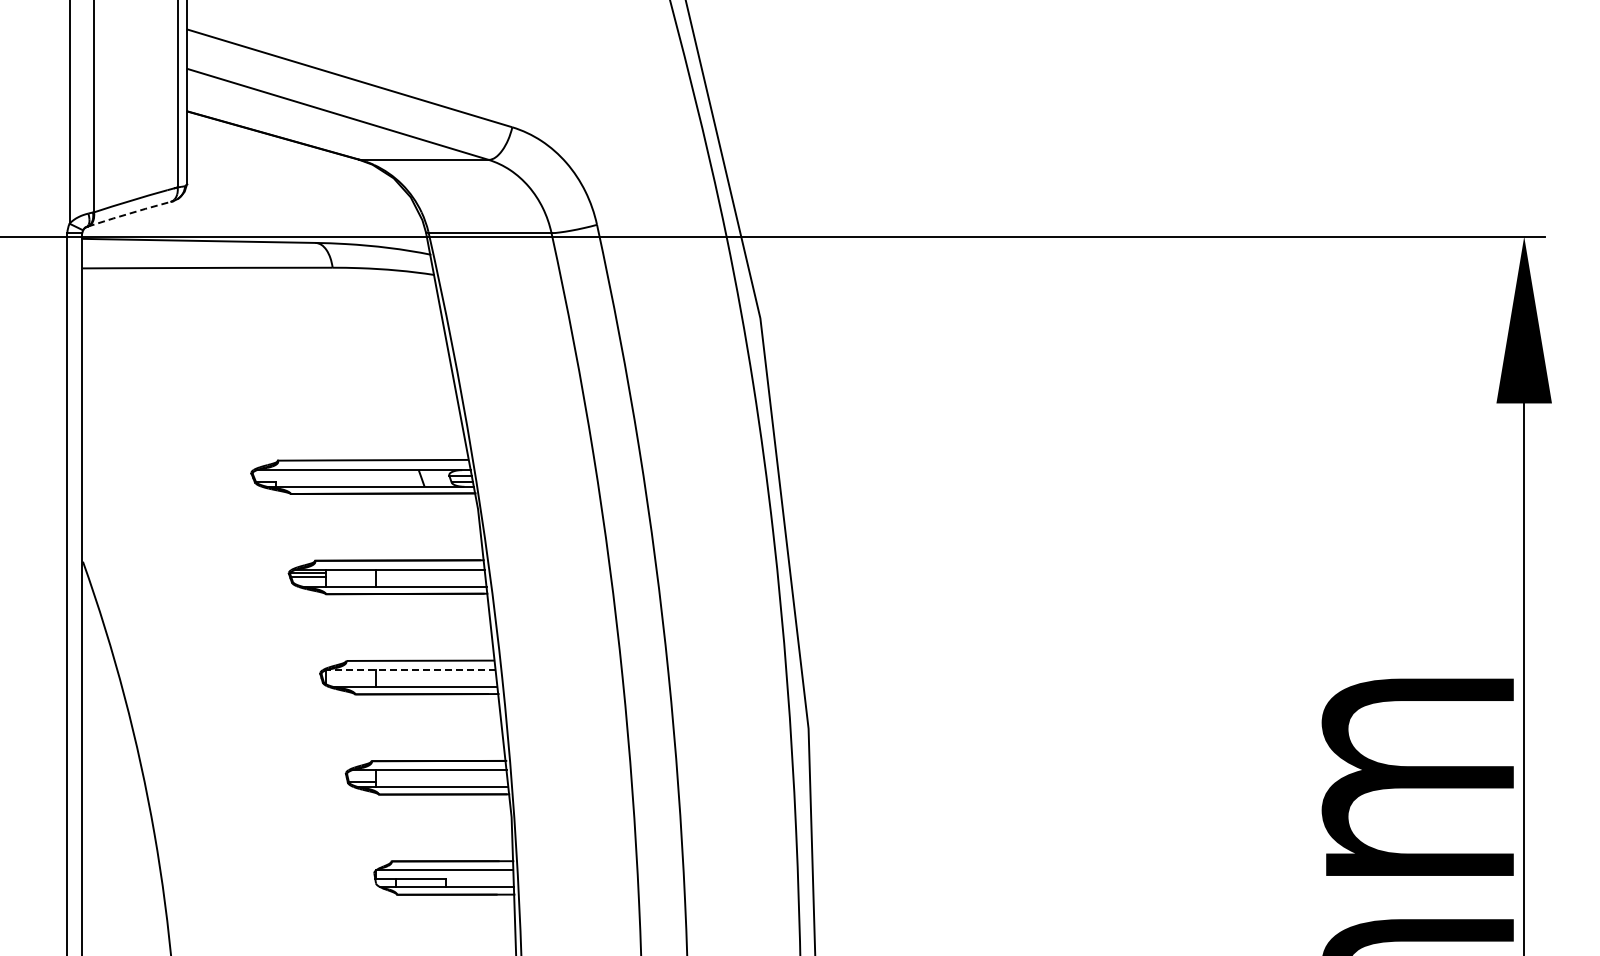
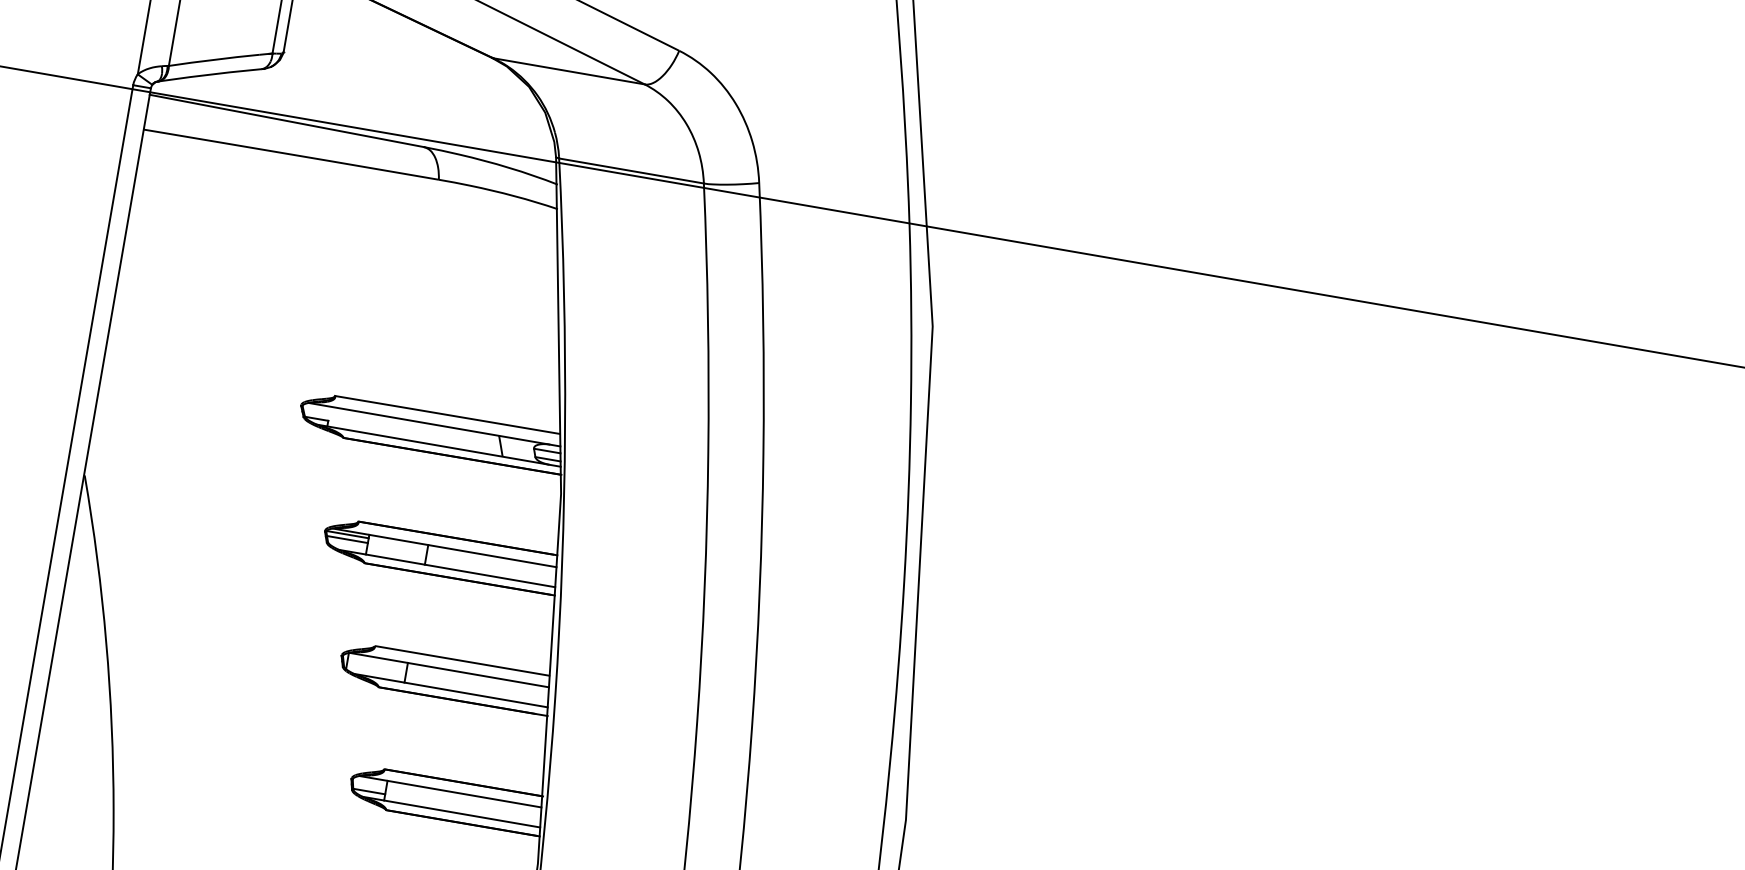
line: (129, 213) -> (210, 74), dashed -> solid
line: (410, 670) -> (448, 670), dashed -> solid

